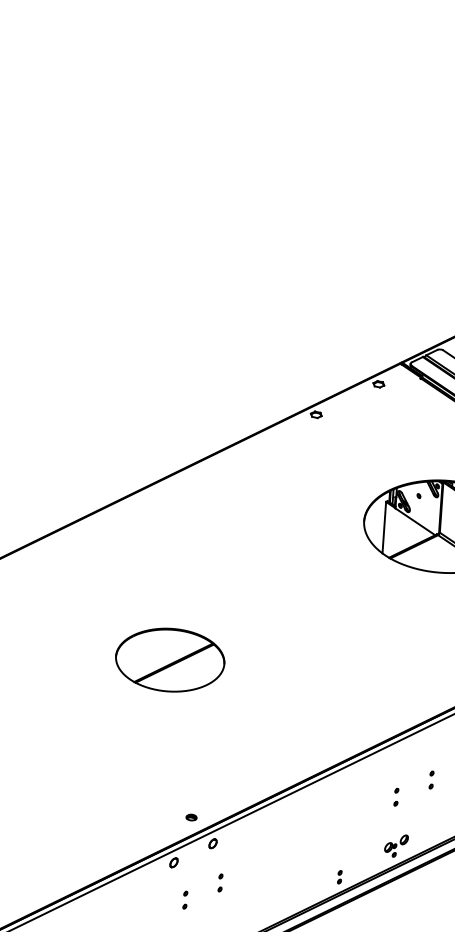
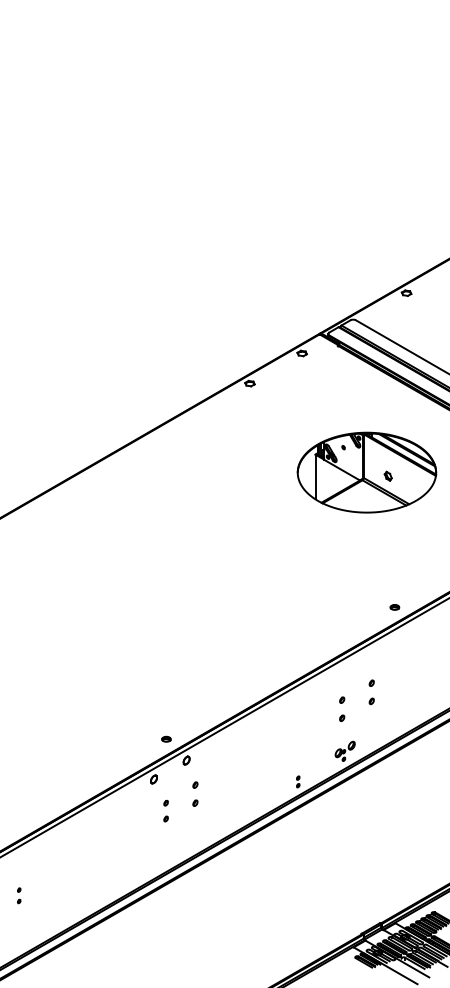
part: (170, 660) -> (138, 604), removed
part: (431, 780) -> (371, 692), size x1.6
part: (396, 797) -> (342, 709), size x1.6
part: (220, 882) -> (195, 793), size x1.6
part: (184, 899) -> (165, 810), size x1.4

